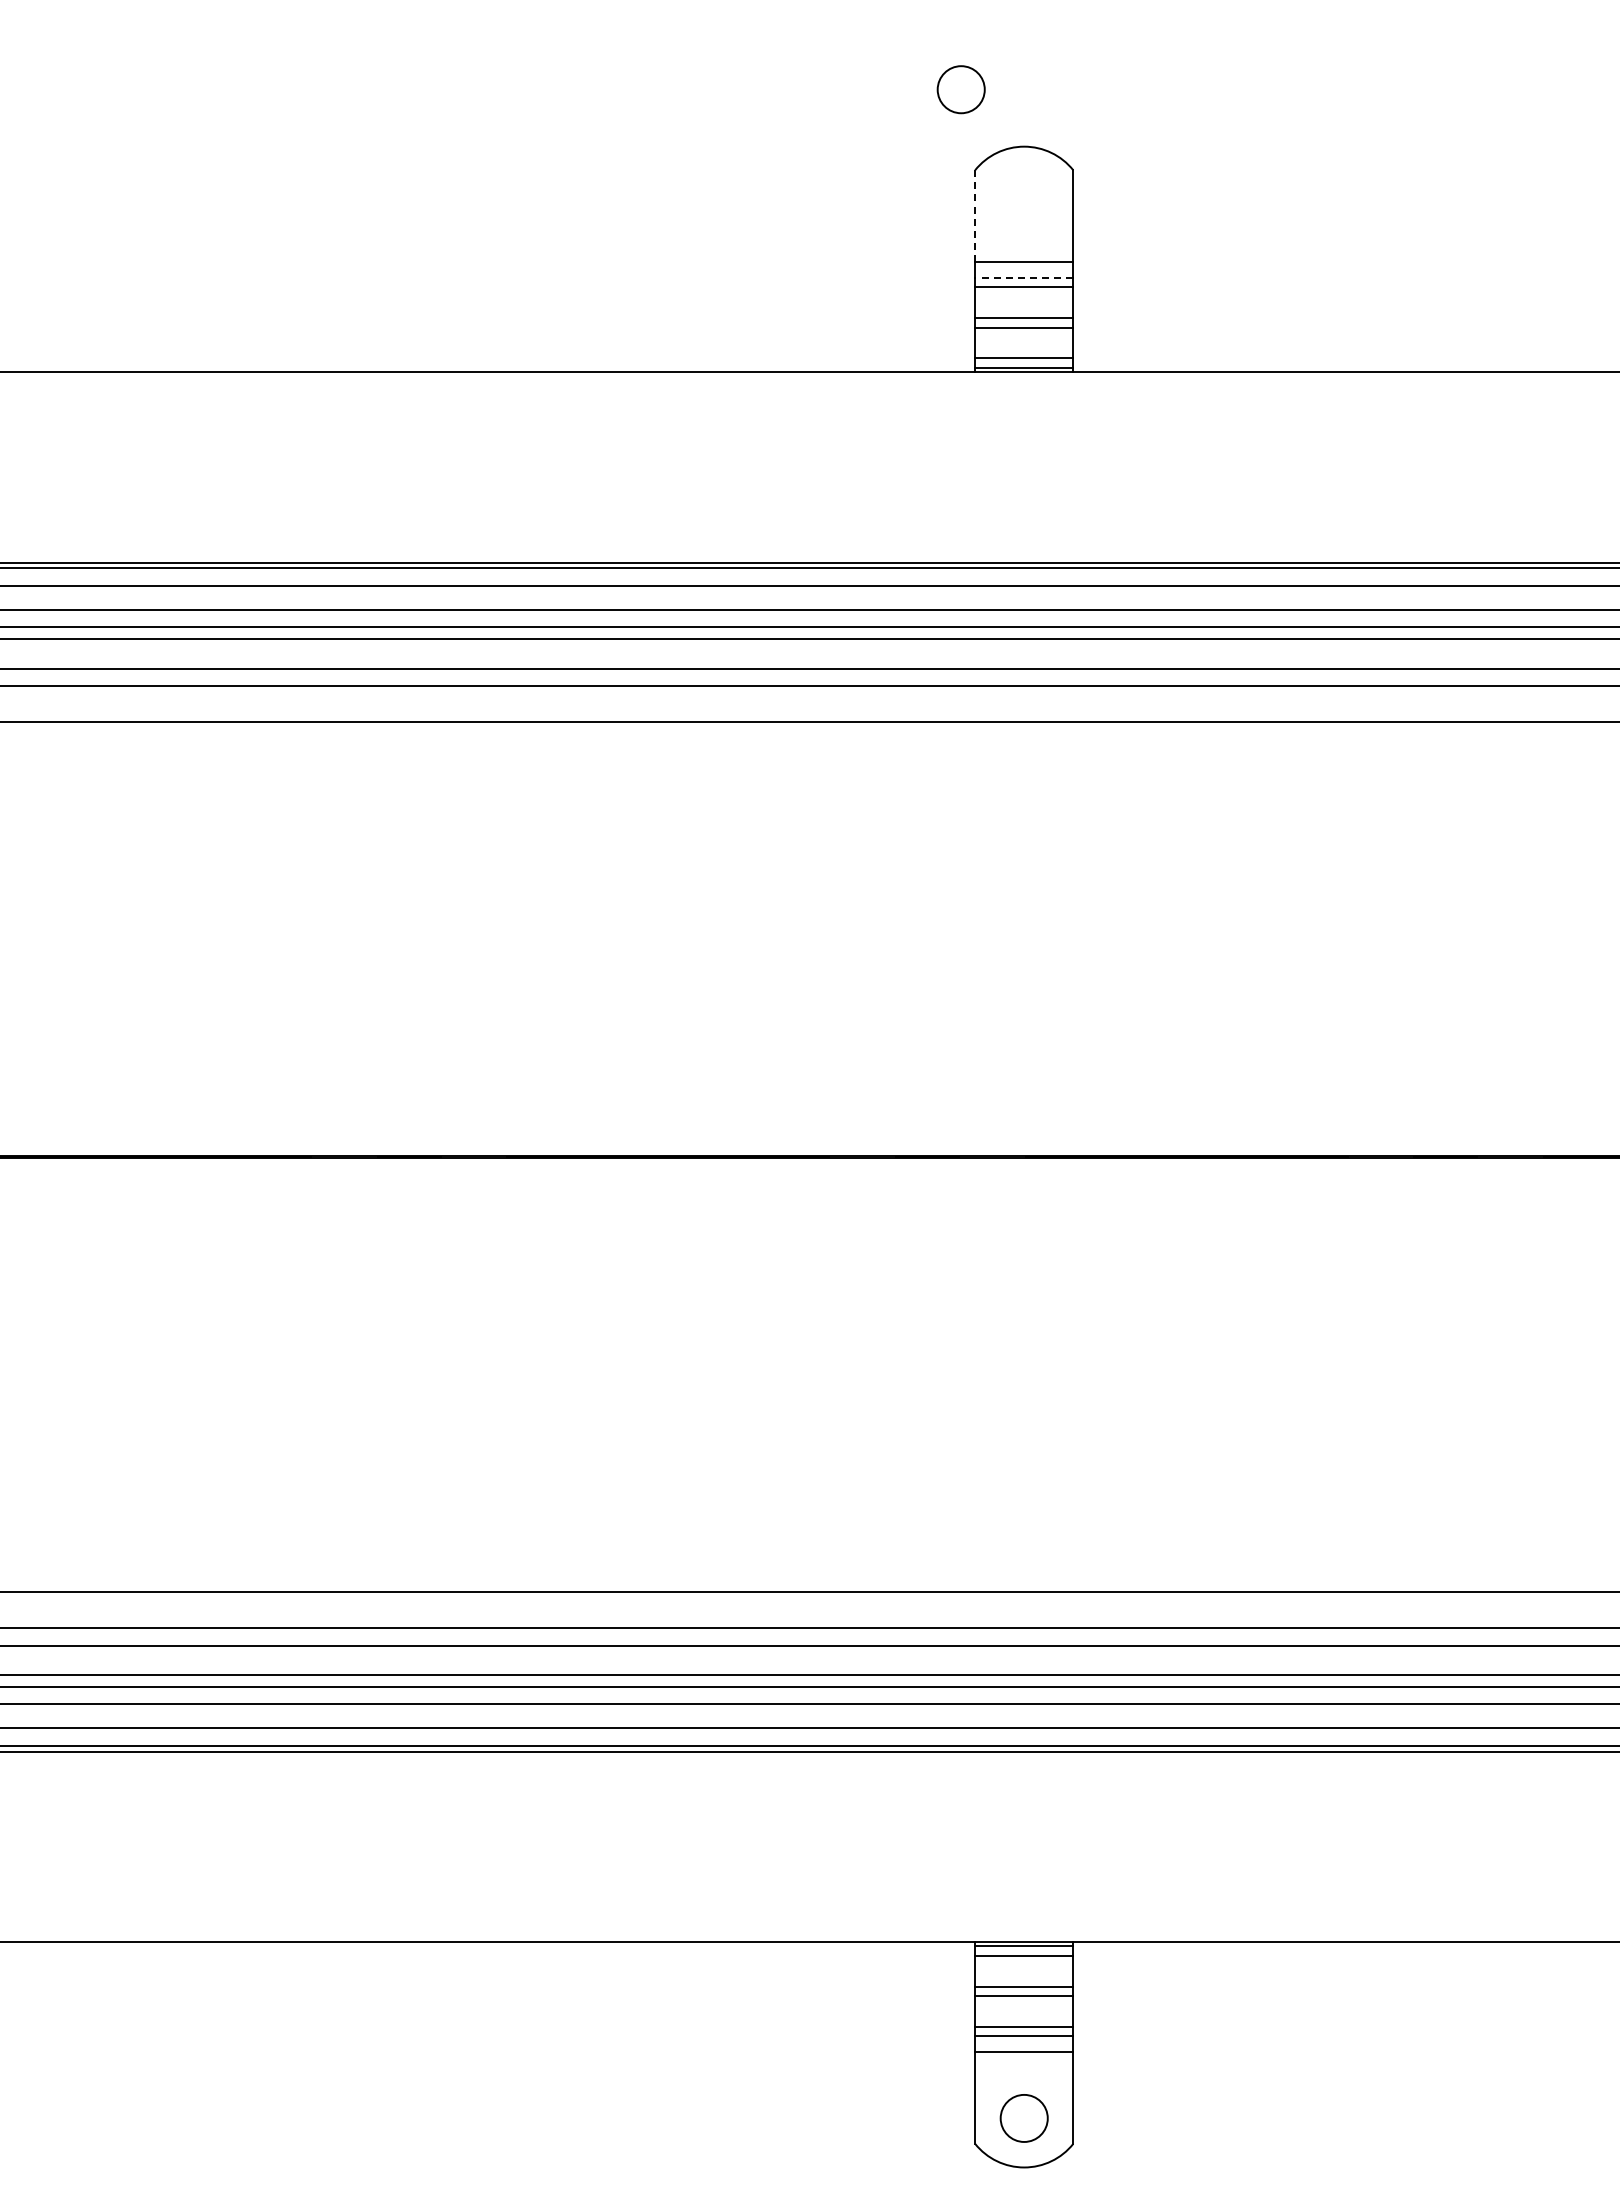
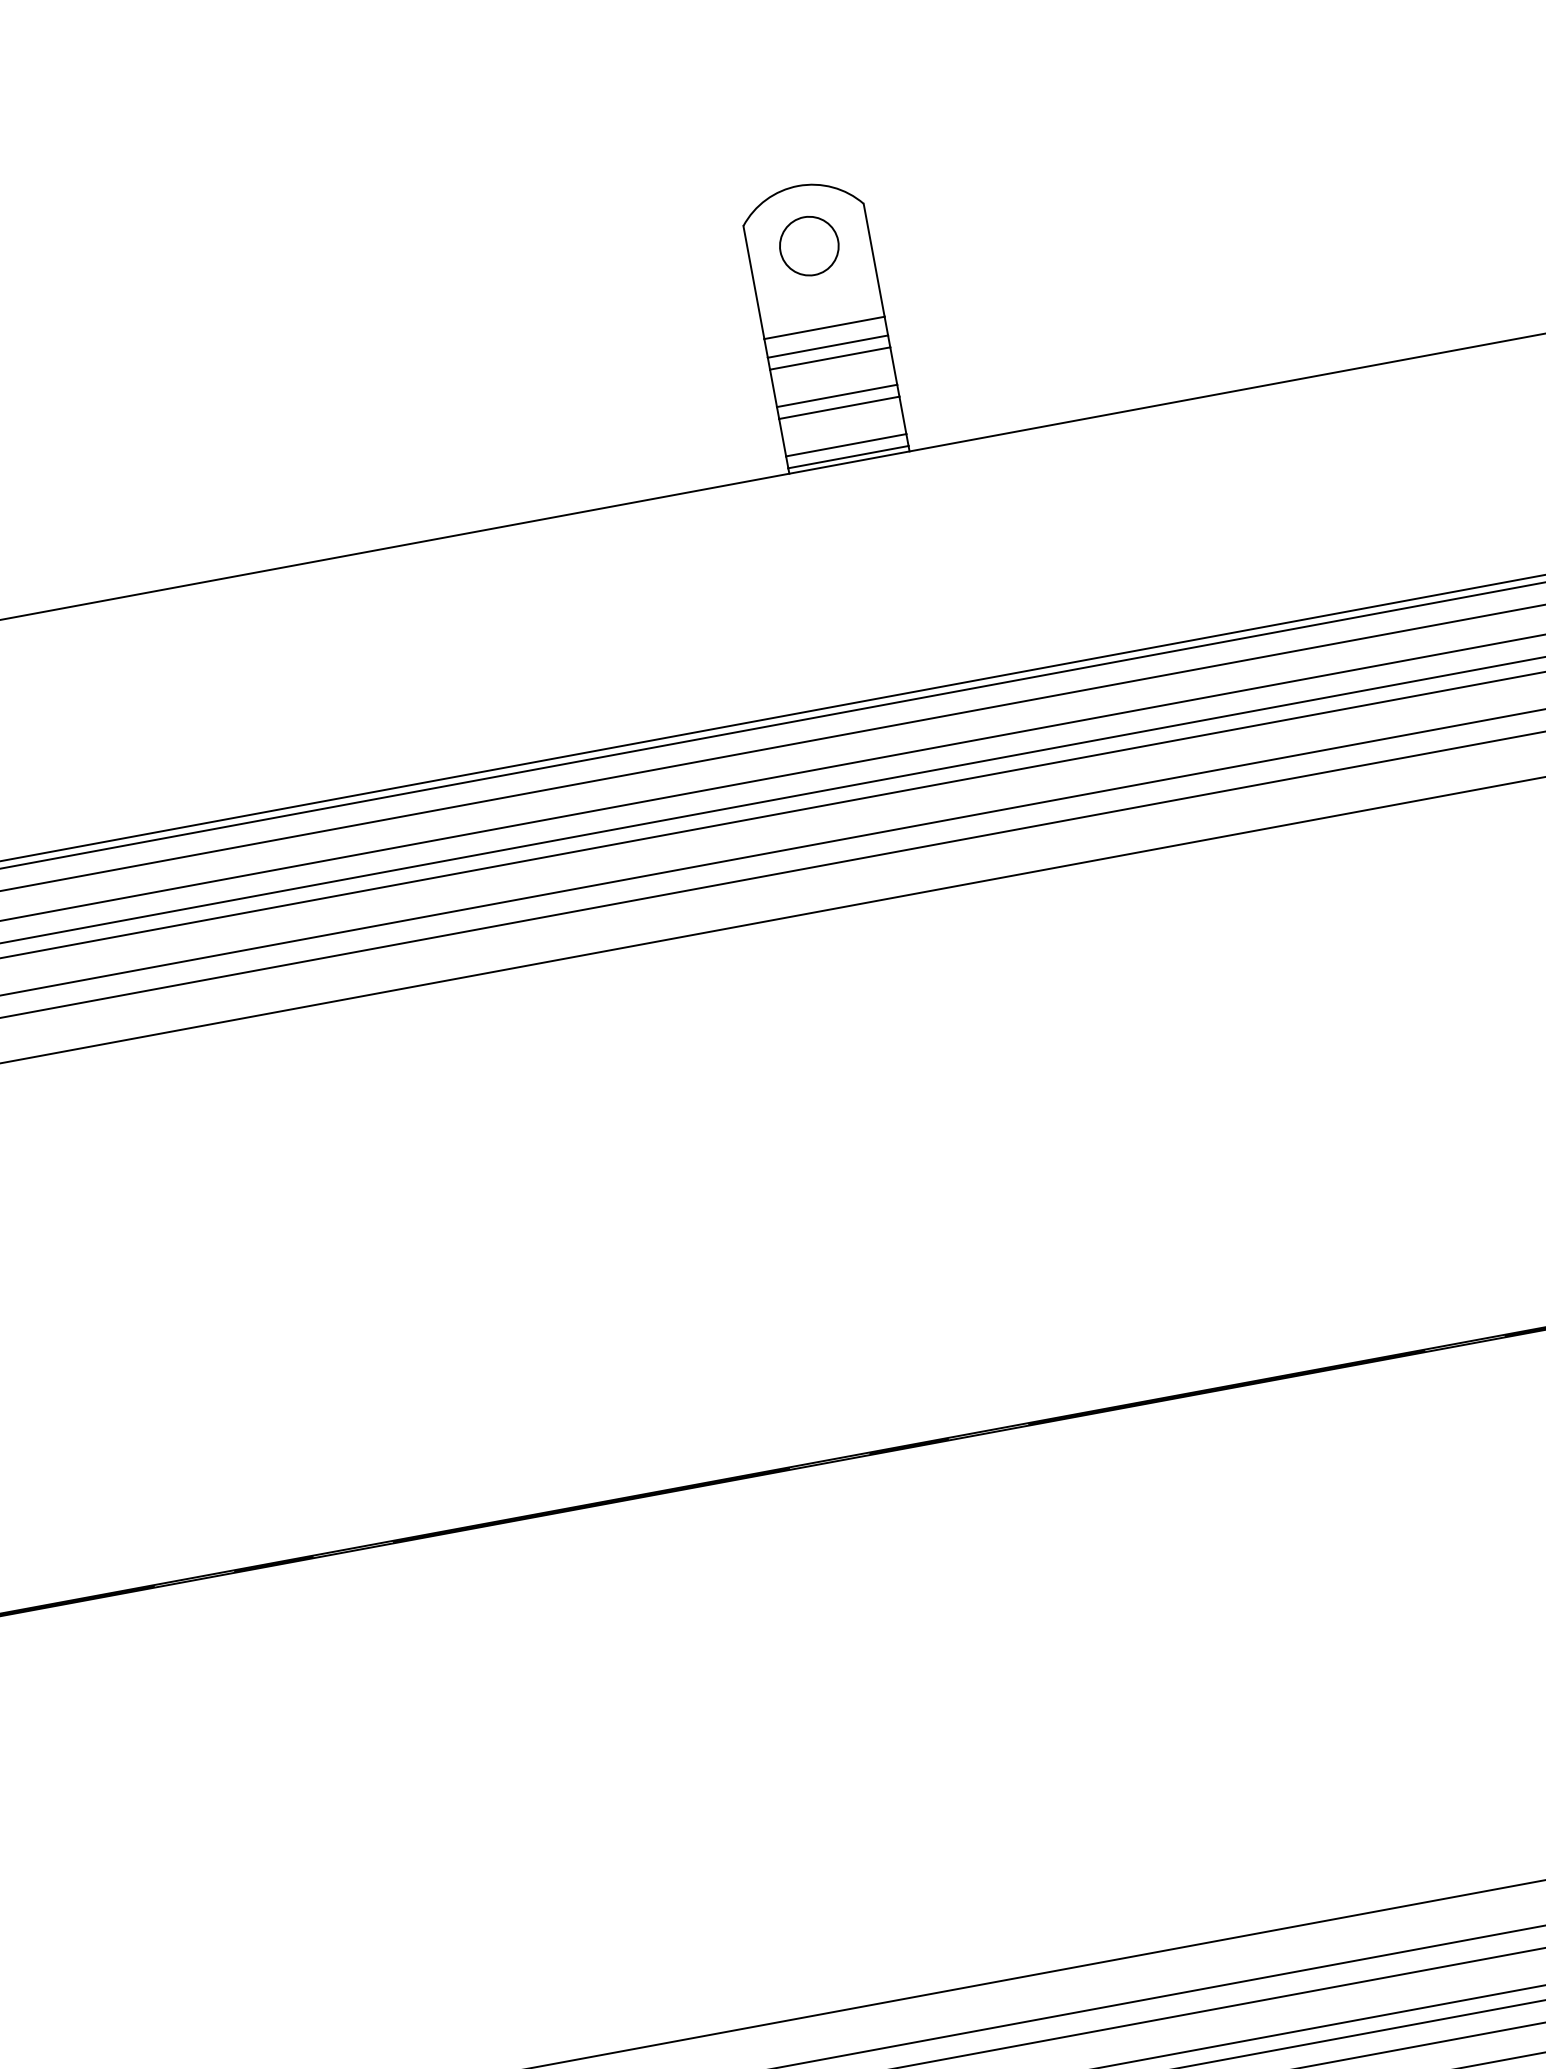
circle: (960, 89) -> (808, 246), moved
line: (975, 216) -> (754, 282), dashed -> solid
line: (1023, 277) -> (827, 346), dashed -> solid

